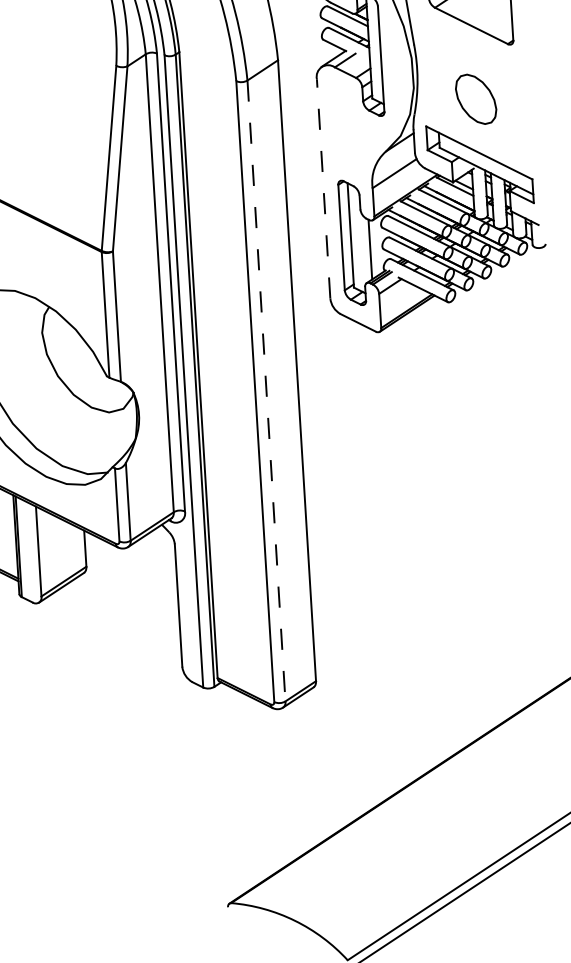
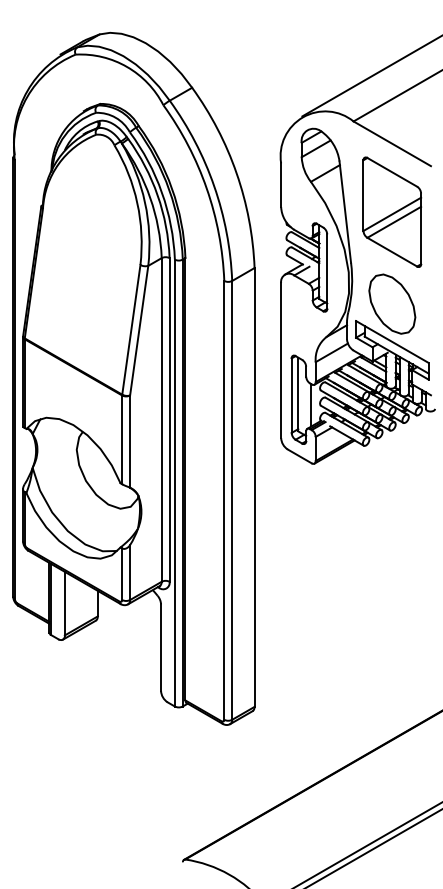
part: (476, 98) -> (392, 303), size x1.67
line: (324, 188) -> (281, 360), dashed -> solid
line: (266, 391) -> (232, 500), dashed -> solid

